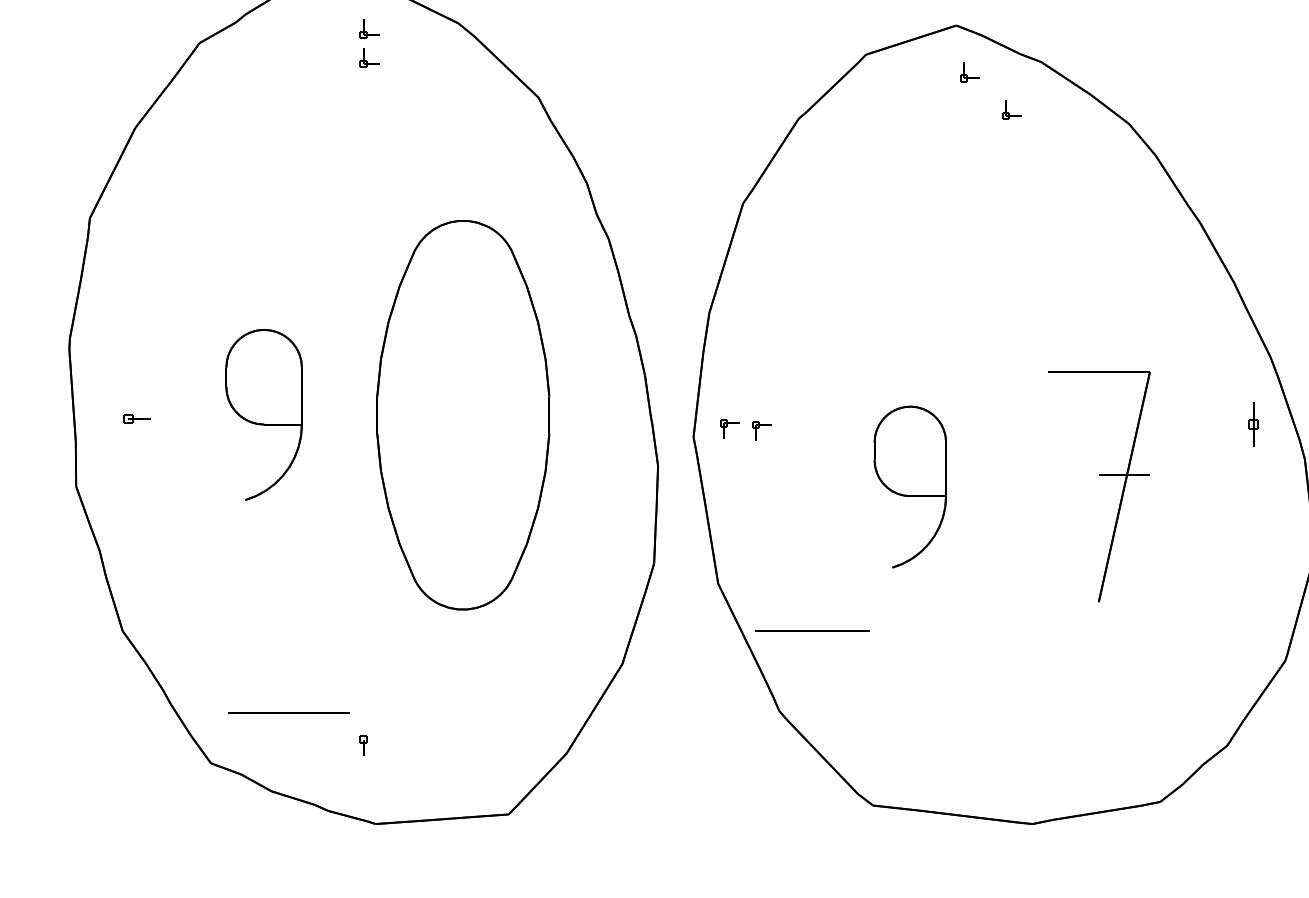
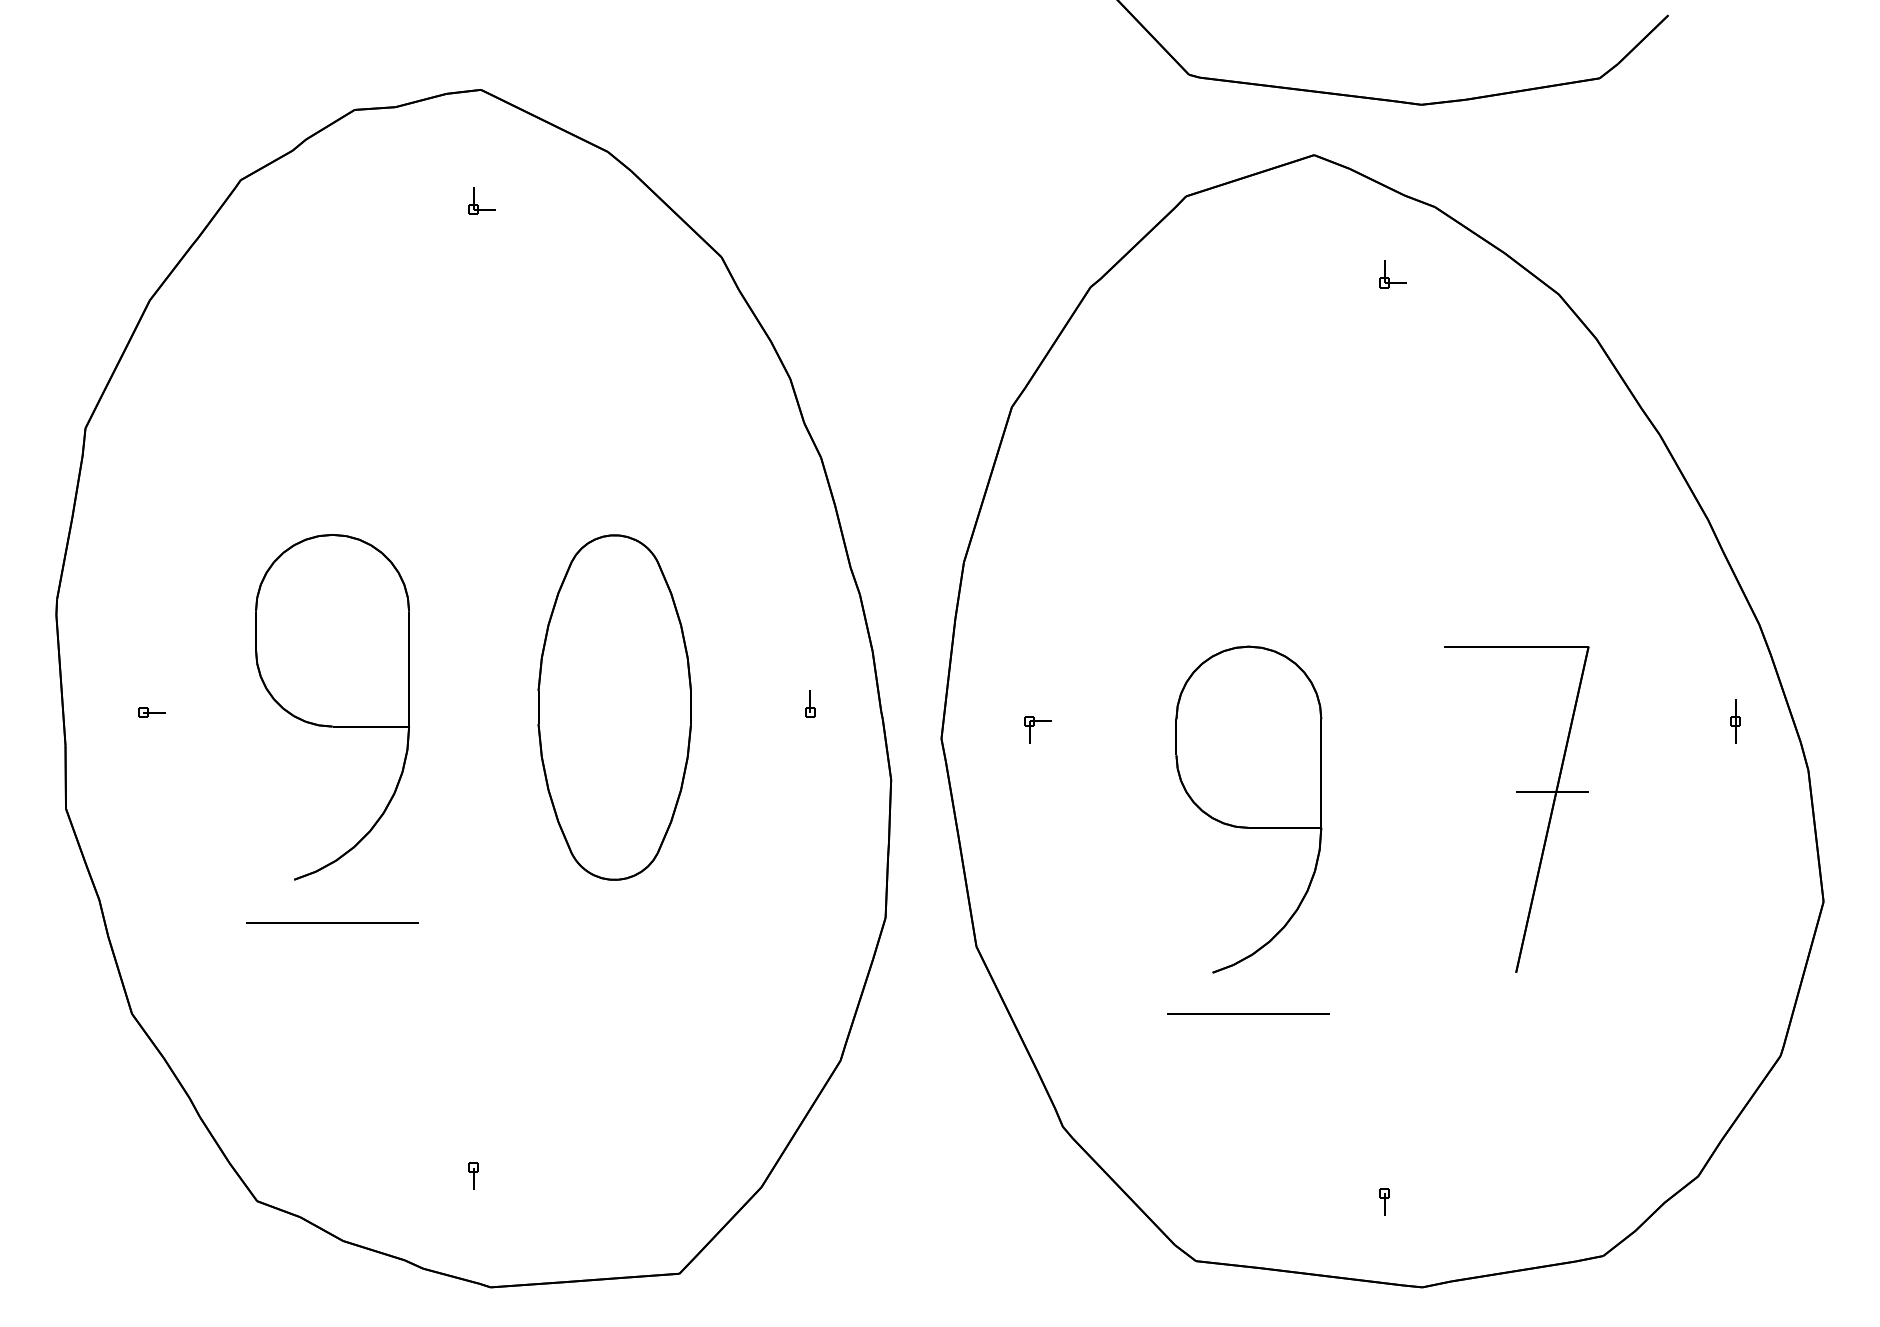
part: (369, 28) -> (481, 159), removed
part: (969, 72) -> (1332, 221), removed
part: (601, 412) -> (810, 703), added
part: (264, 415) -> (332, 707), size x1.43
part: (462, 415) -> (614, 707), size x0.62
part: (136, 418) -> (151, 712), size x0.71
part: (1253, 424) -> (1735, 721), size x0.71
part: (729, 429) -> (992, 727), removed
part: (910, 487) -> (1248, 809), size x1.43
line: (812, 630) -> (1248, 1013), moved
line: (288, 712) -> (332, 922), moved
part: (1005, 763) -> (1384, 1201), added

